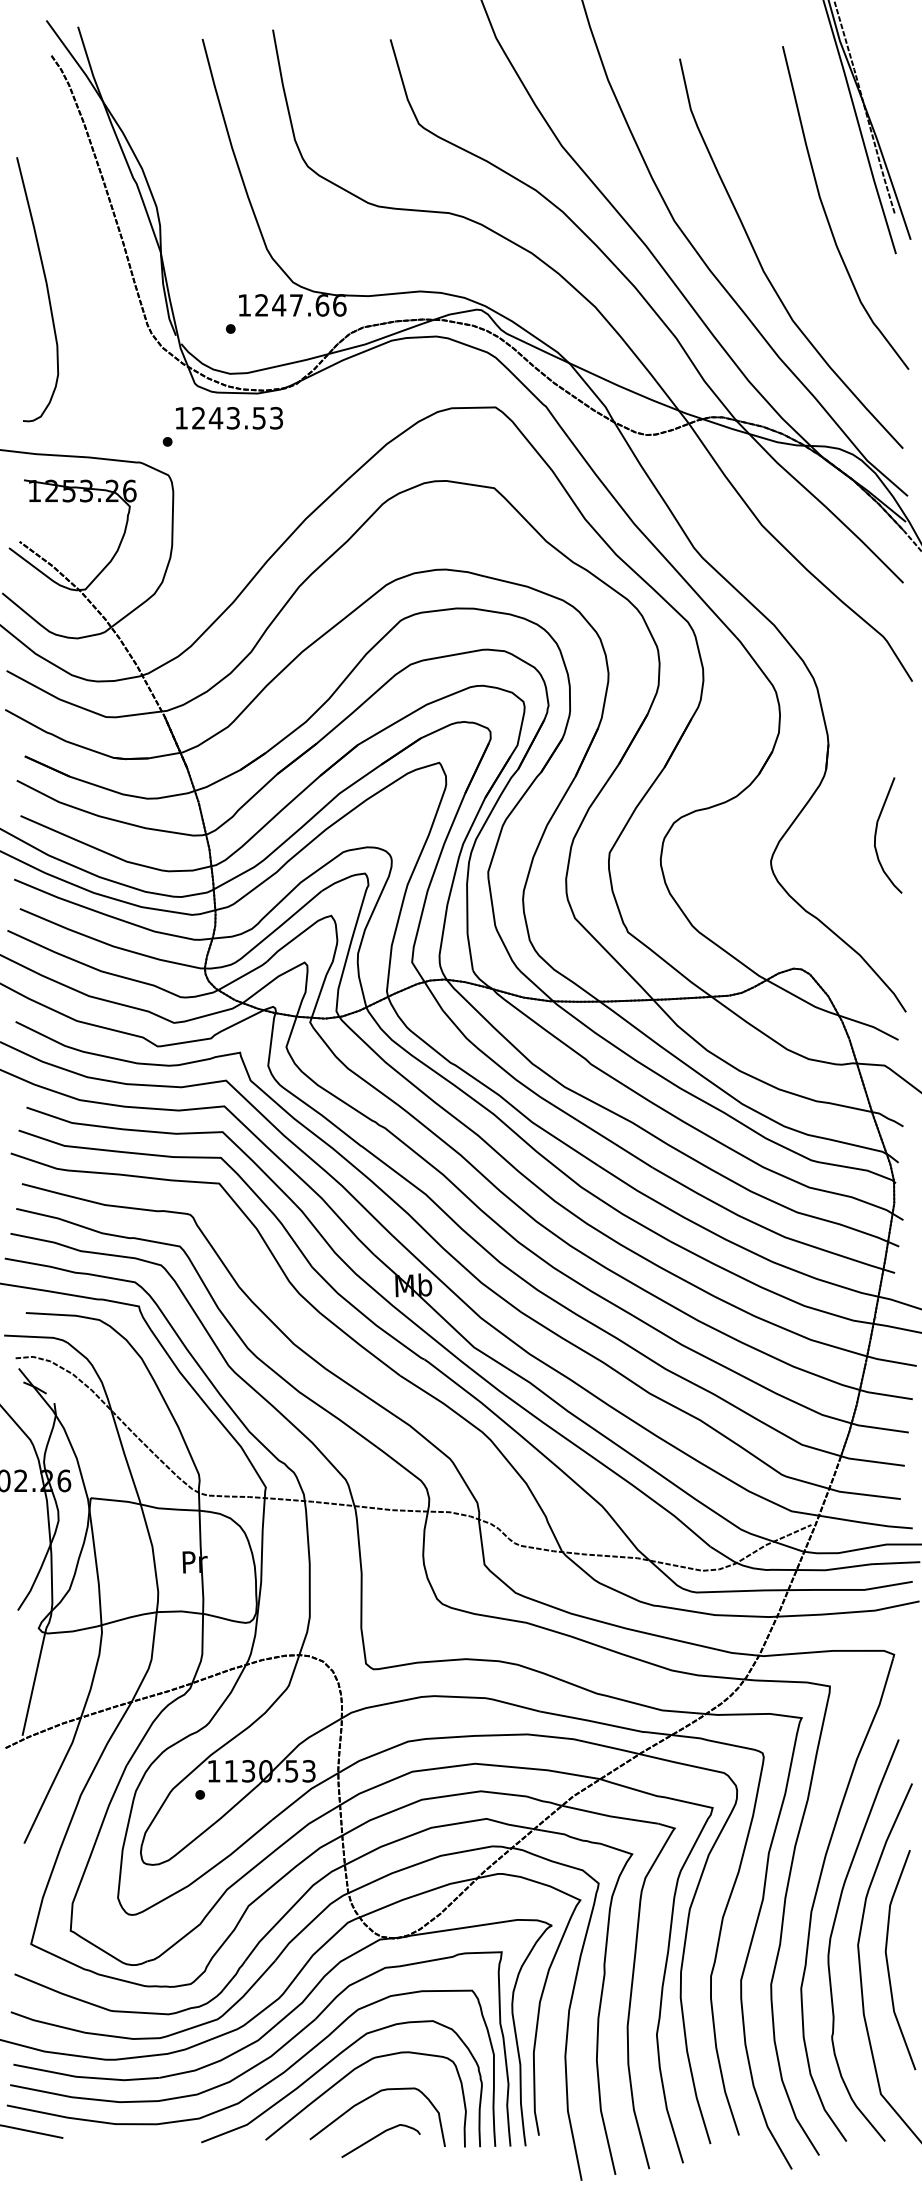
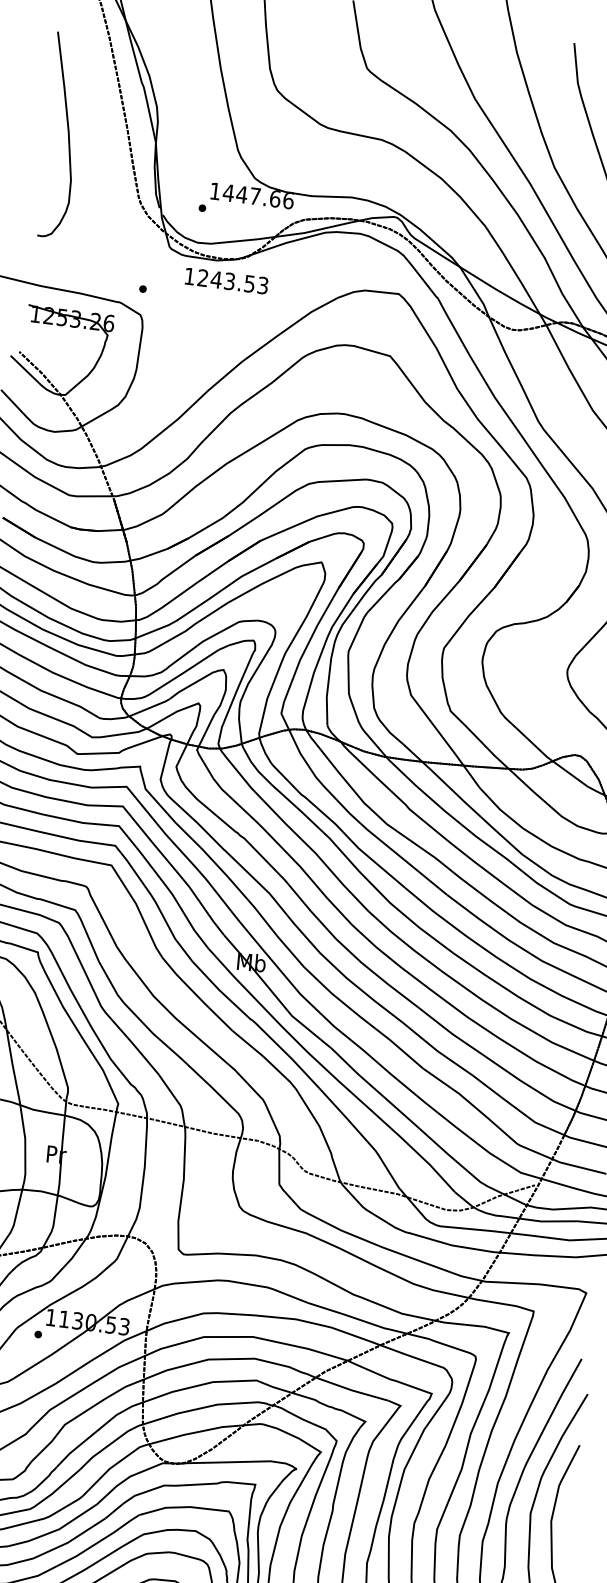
curve: (46, 289) -> (68, 136), moved
text: (261, 305) -> (228, 193), 1247.66 -> 1447.66
text: (229, 418) -> (226, 281), moved

